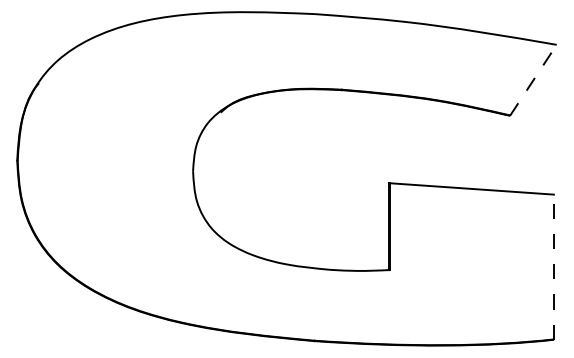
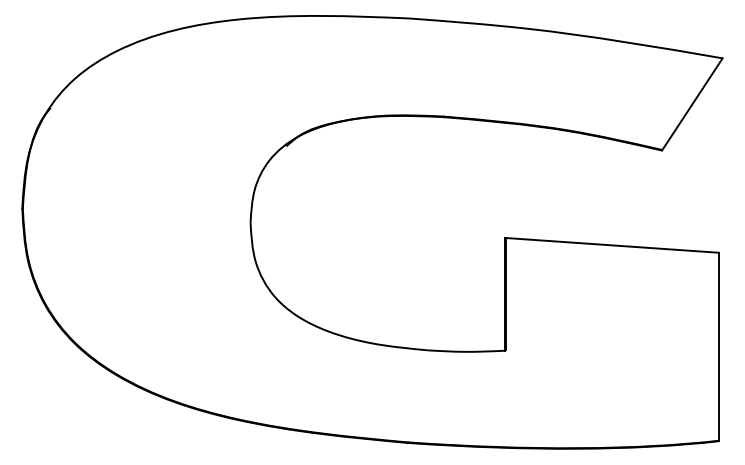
line: (533, 80) -> (692, 104), dashed -> solid
line: (553, 266) -> (718, 346), dashed -> solid

